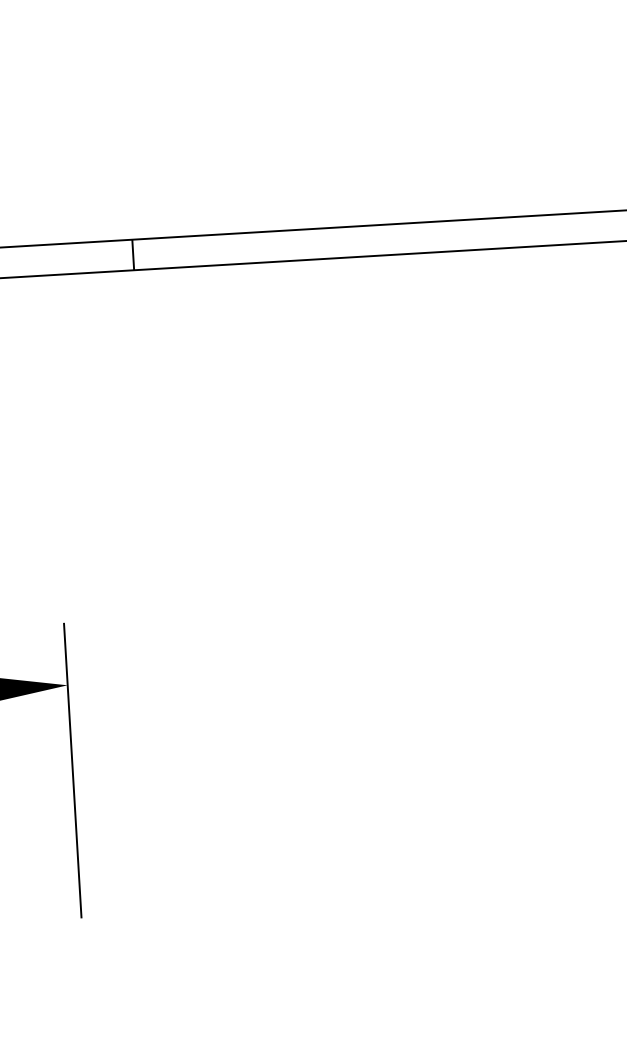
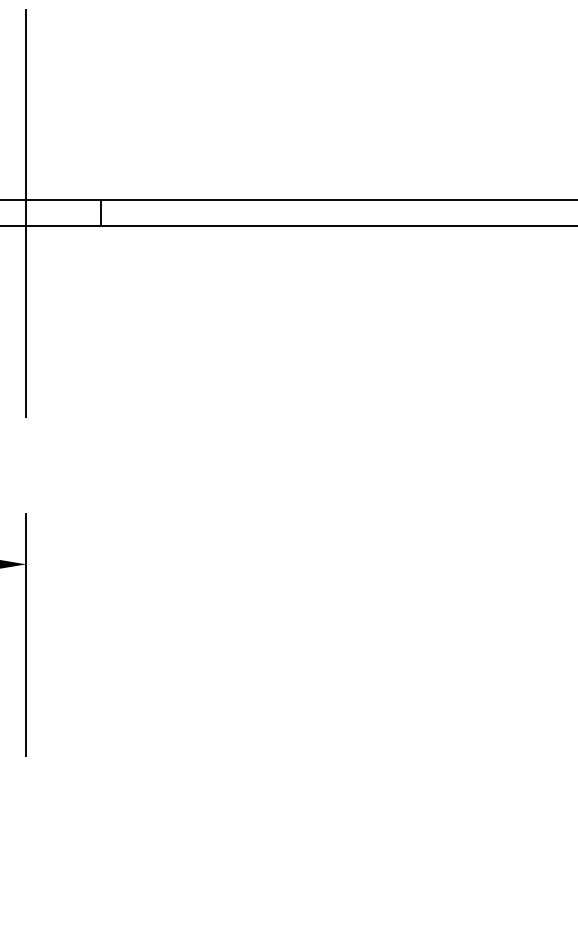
line: (42, 259) -> (26, 212), added

